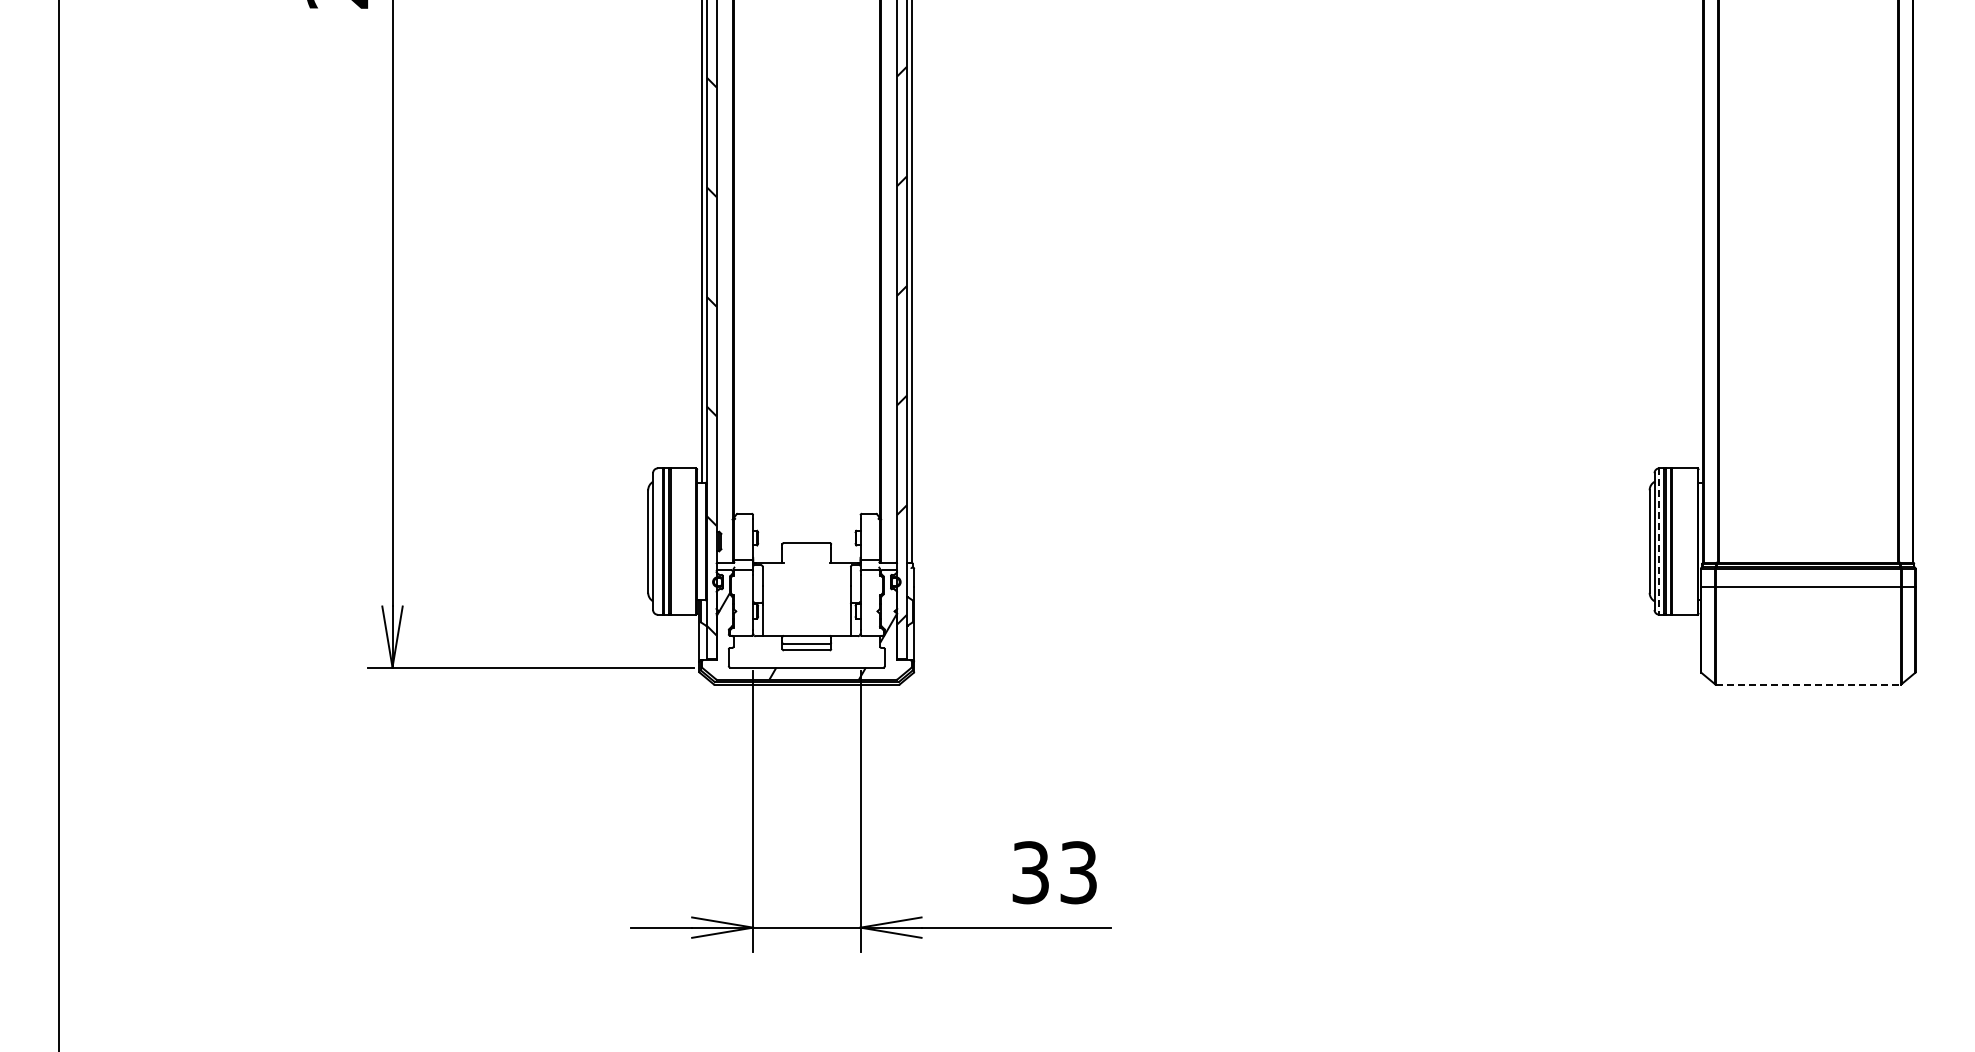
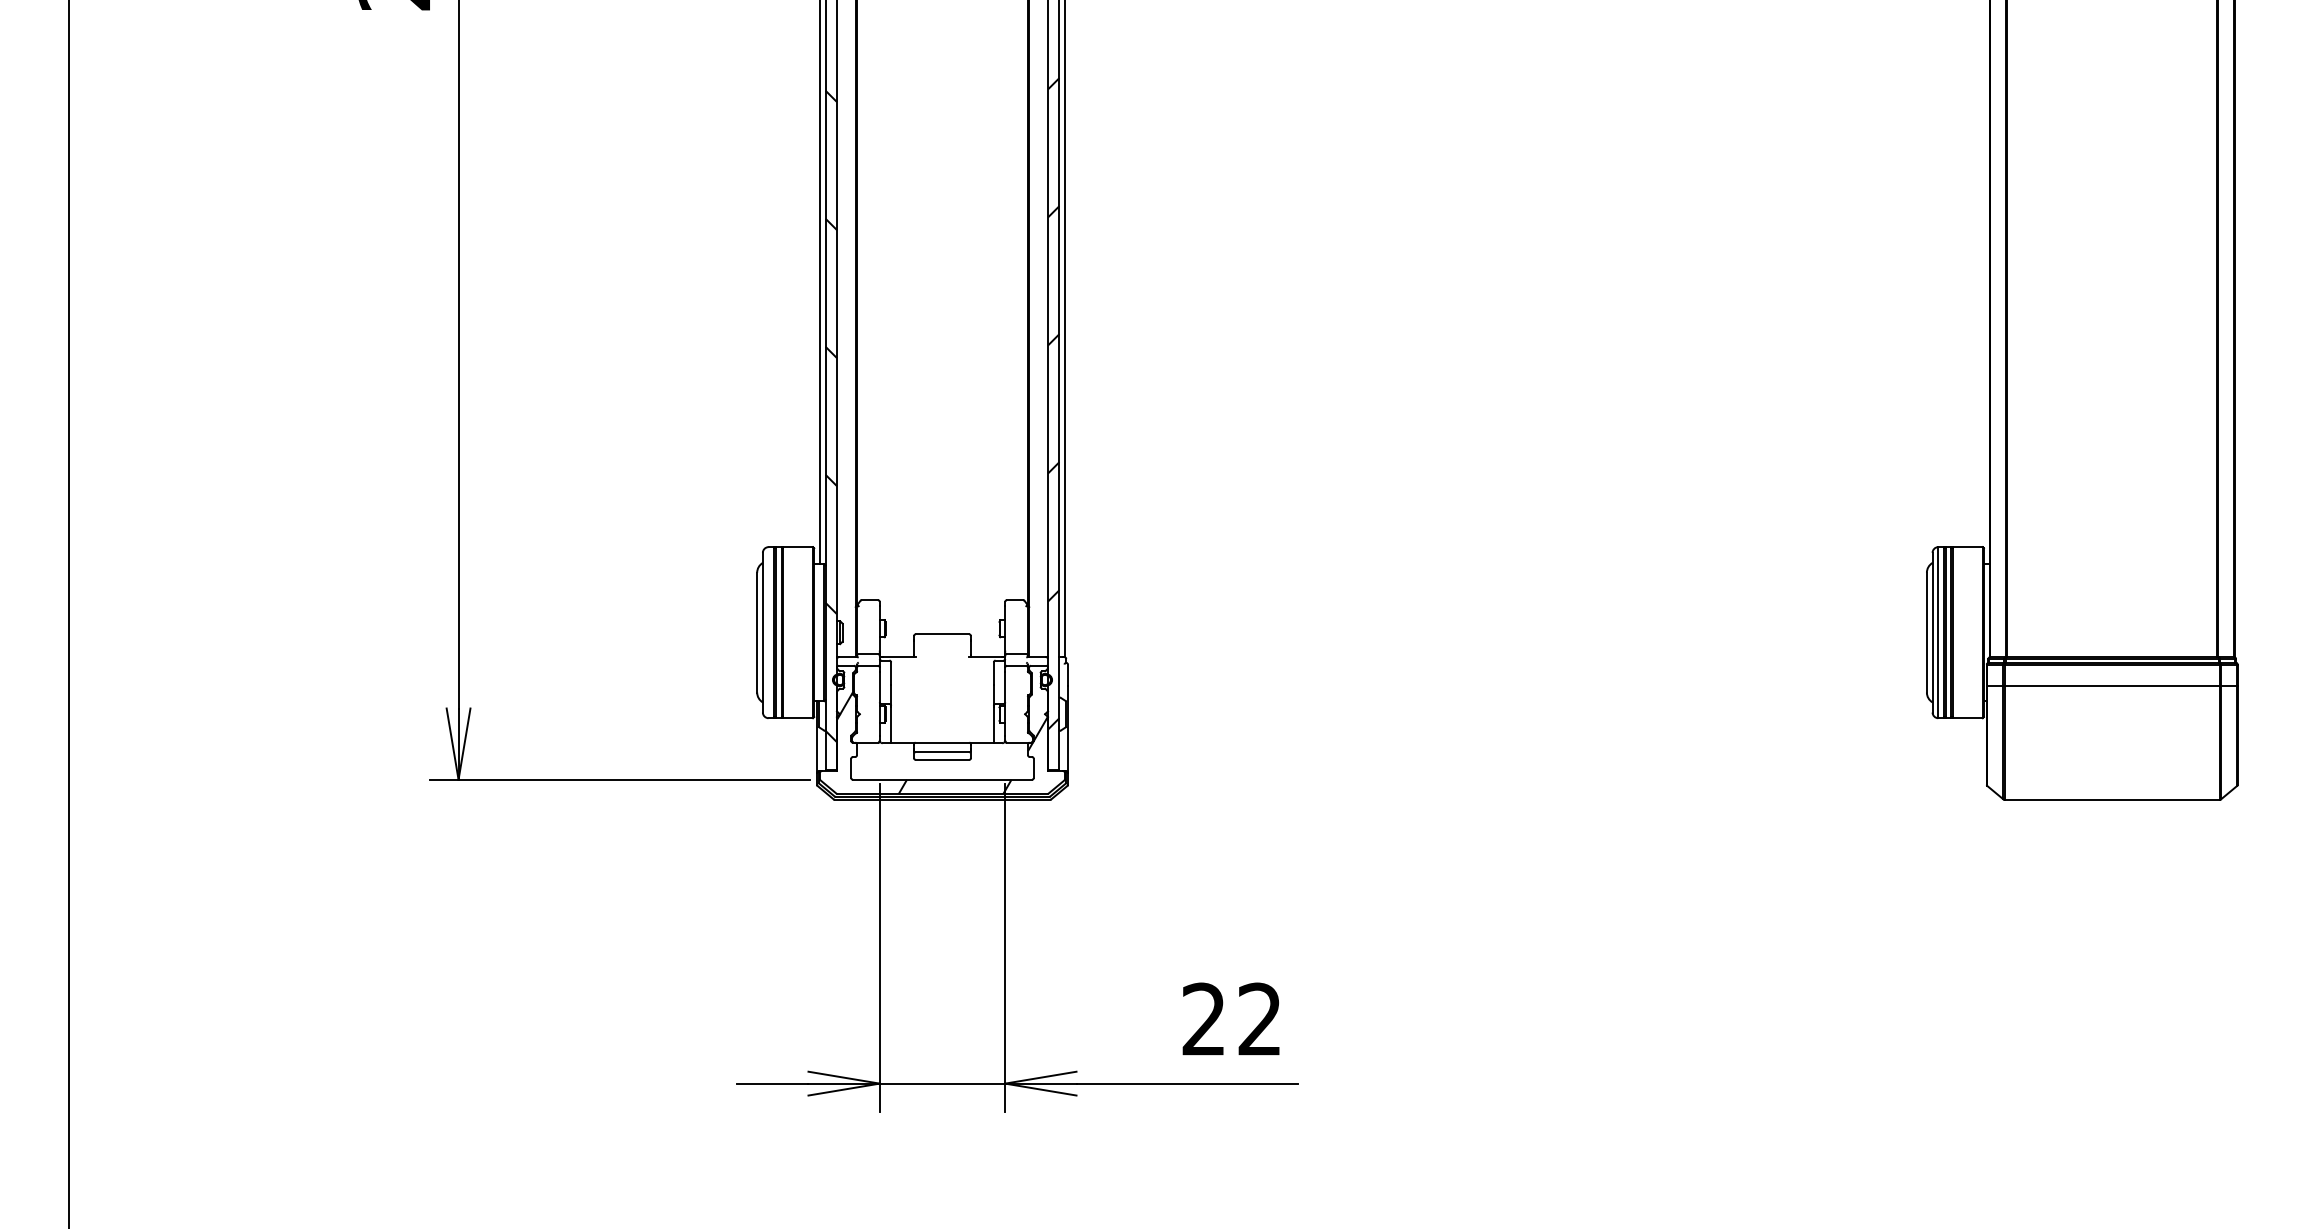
line: (1659, 542) -> (1938, 633), dashed -> solid
line: (1808, 684) -> (2112, 799), dashed -> solid
text: (1054, 872) -> (1231, 1019), 33 -> 22

